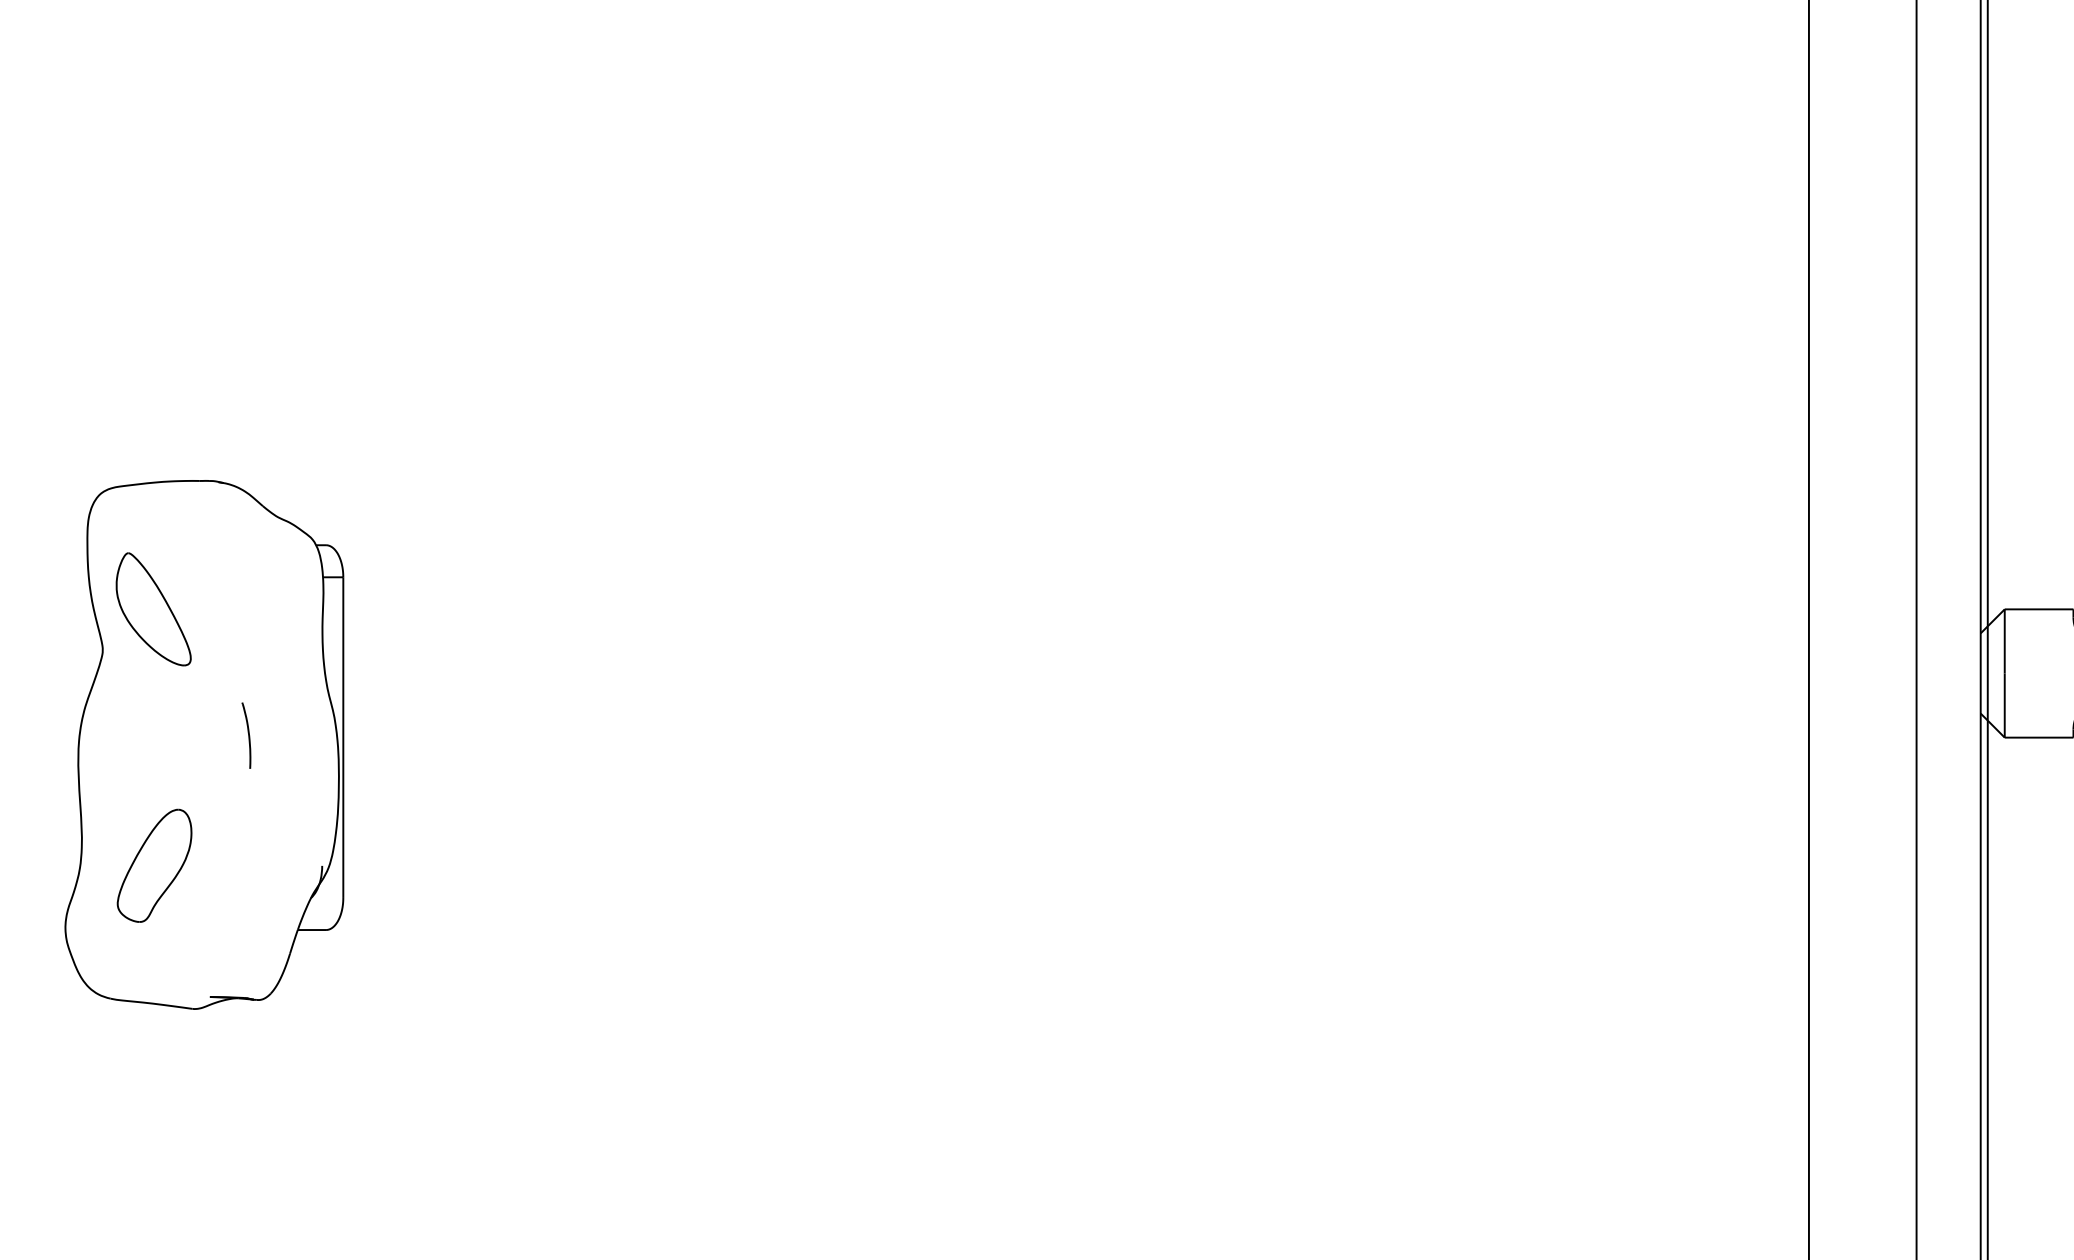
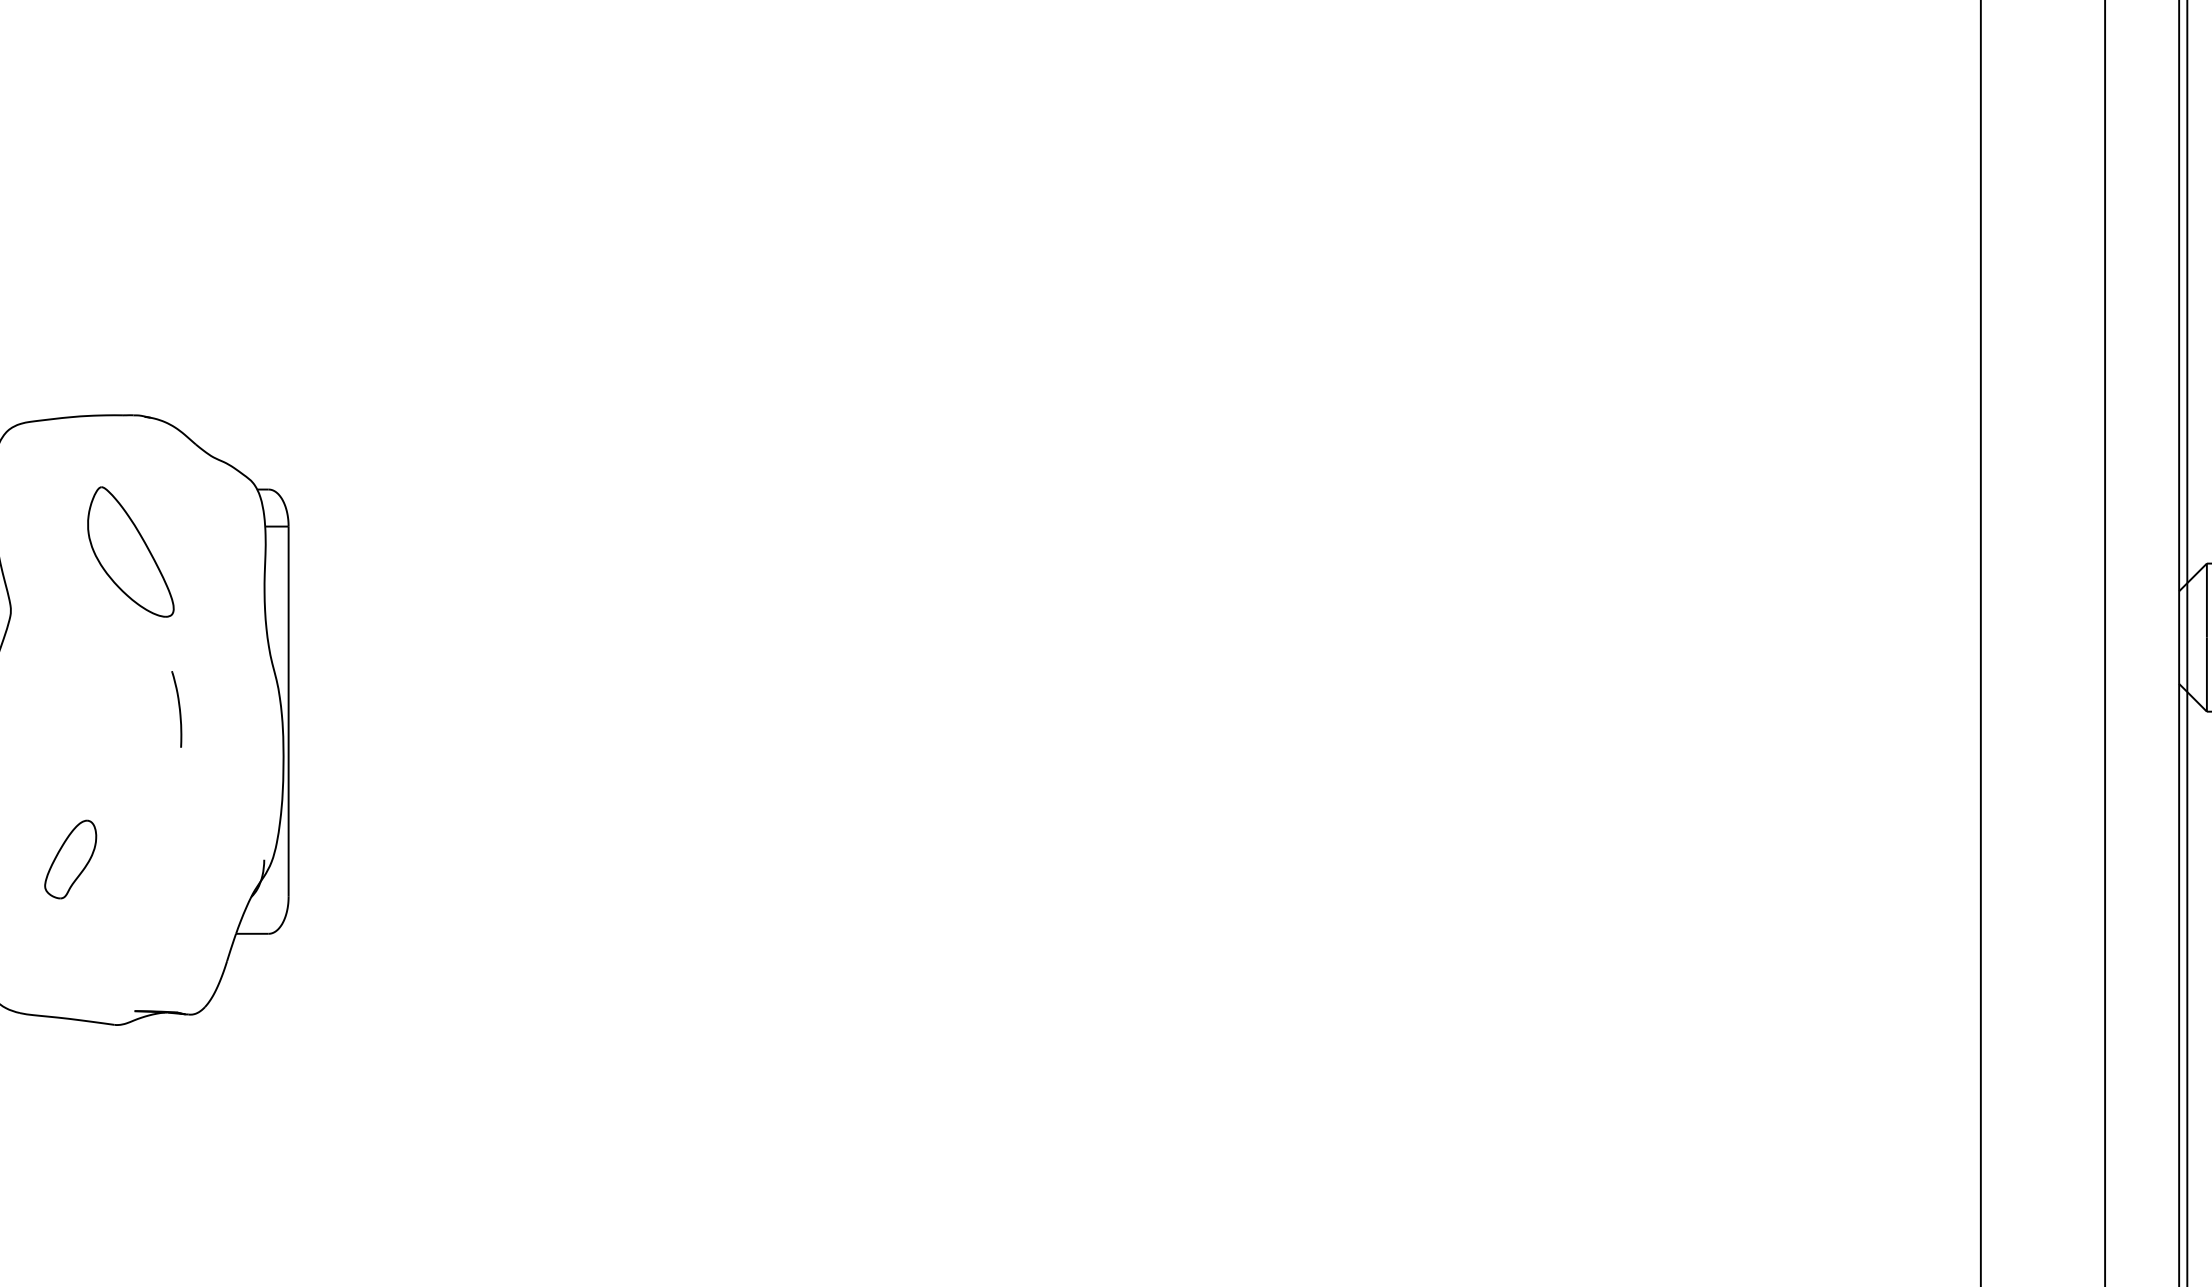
part: (153, 609) -> (130, 552), moved
part: (154, 865) -> (70, 859), size x0.6

